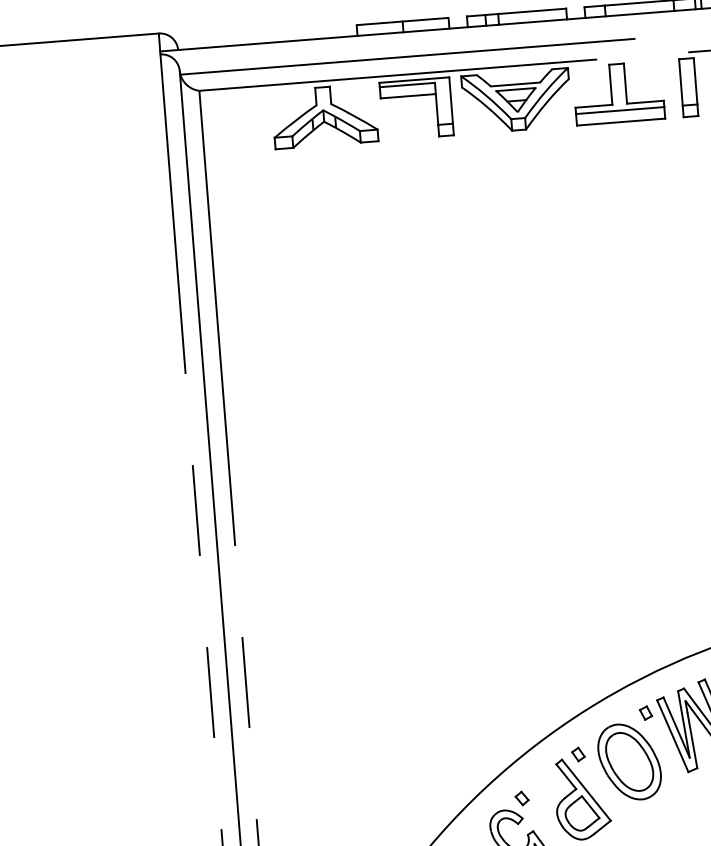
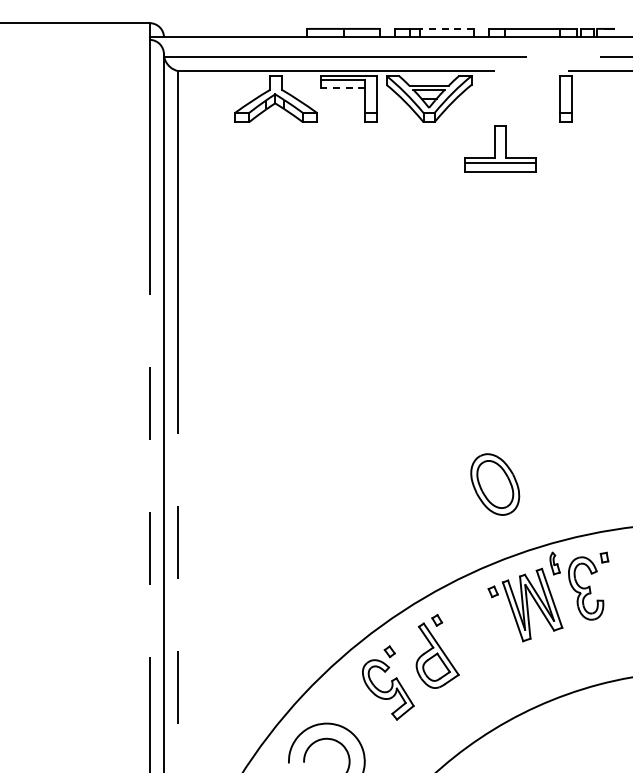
line: (531, 10) -> (446, 28), solid -> dashed
part: (618, 92) -> (500, 148), moved
line: (408, 96) -> (343, 88), solid -> dashed
part: (629, 761) -> (495, 484), moved

